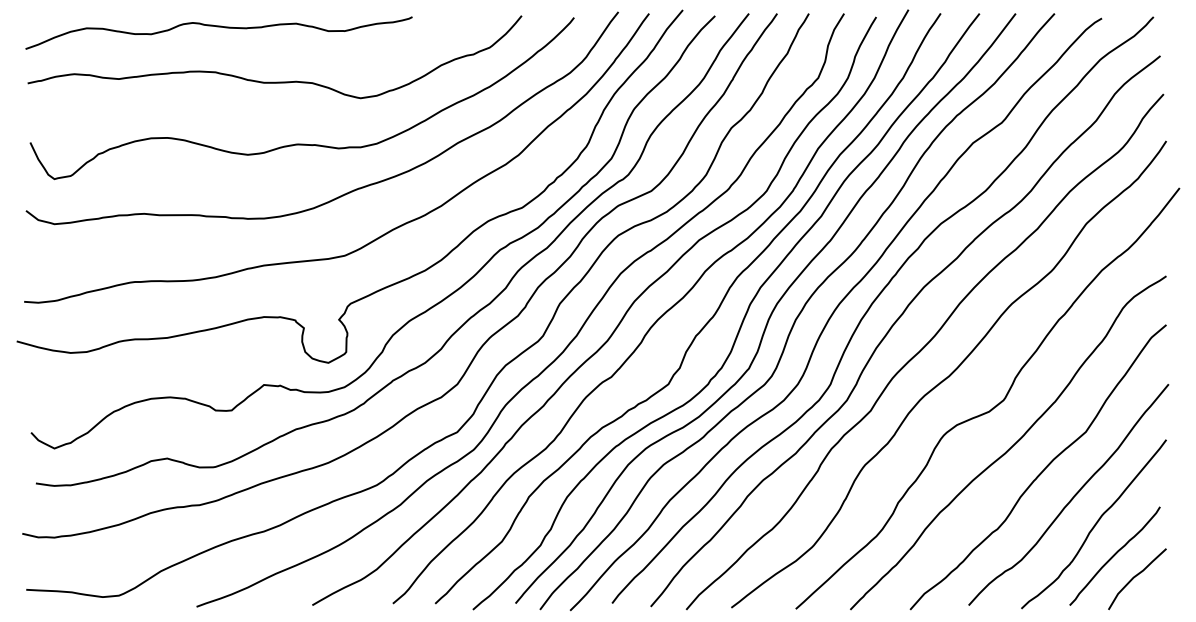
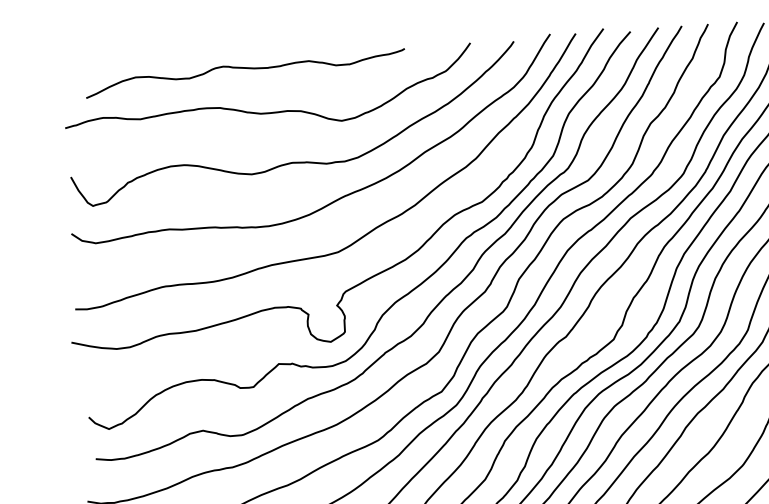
curve: (218, 27) -> (244, 68), moved

